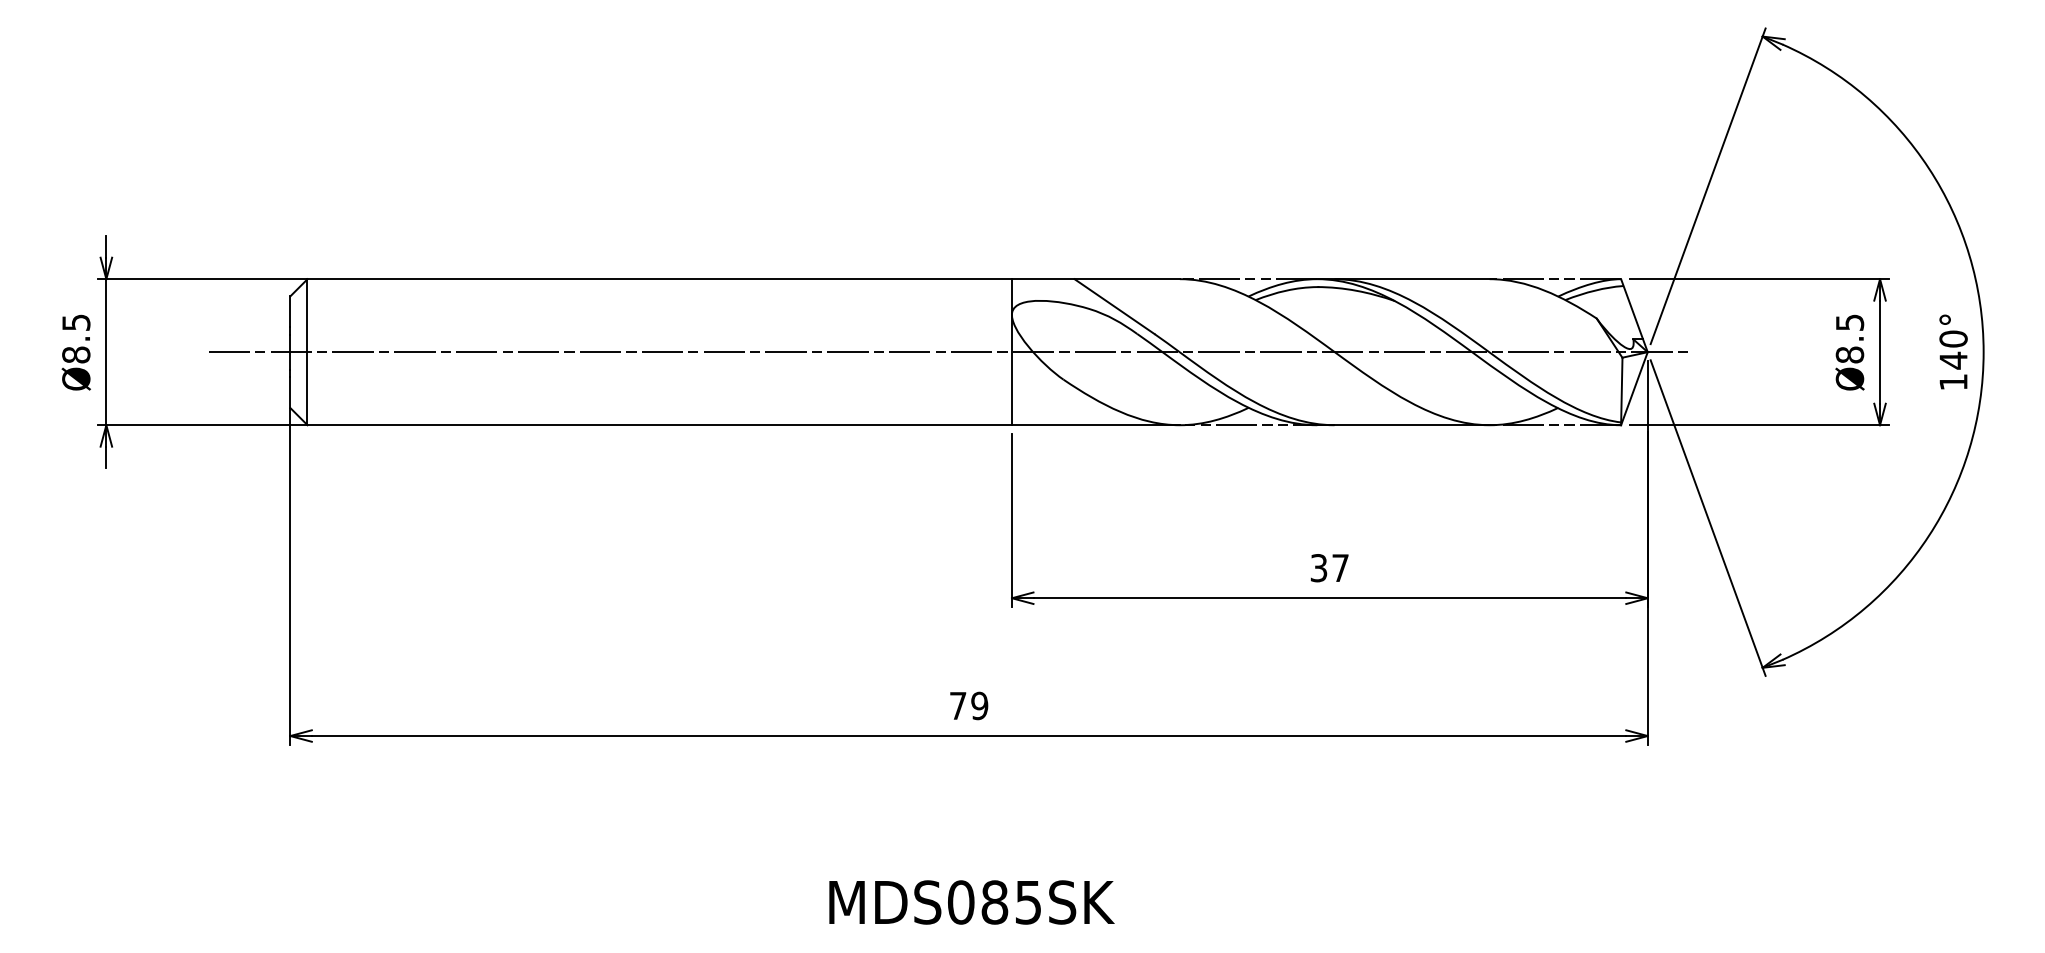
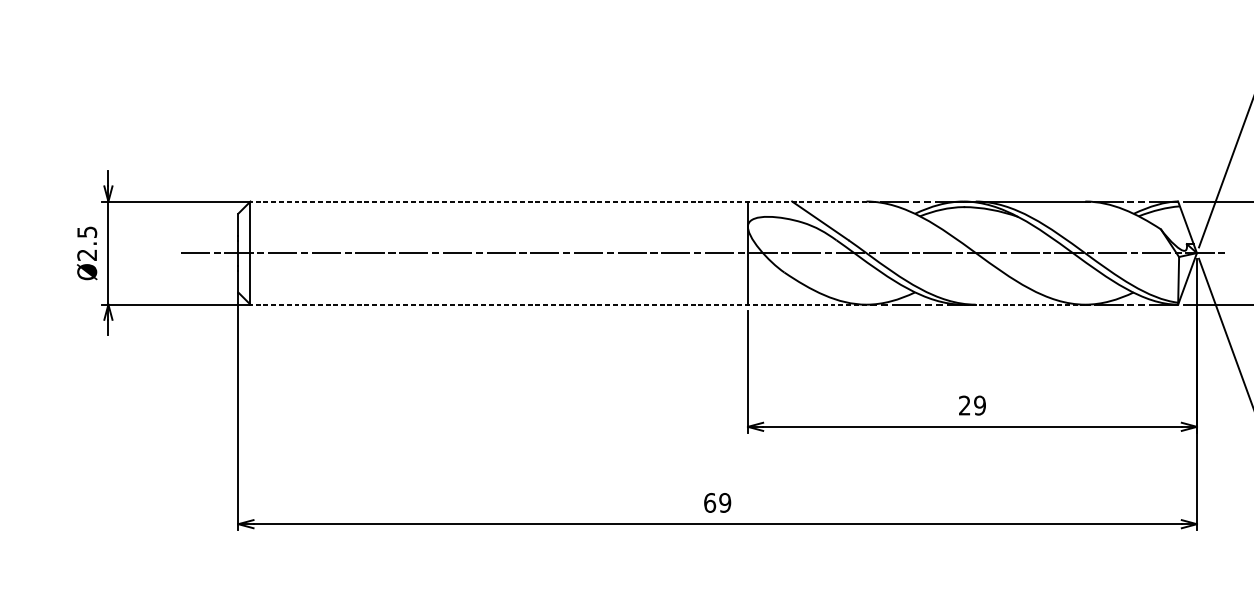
line: (743, 279) -> (558, 201), solid -> dashed
text: (76, 354) -> (87, 254), Ø8.5 -> Ø2.5
line: (743, 425) -> (558, 304), solid -> dashed
line: (1403, 425) -> (1024, 304), solid -> dashed
text: (1329, 568) -> (972, 405), 37 -> 29
text: (957, 705) -> (709, 502), 79 -> 69

